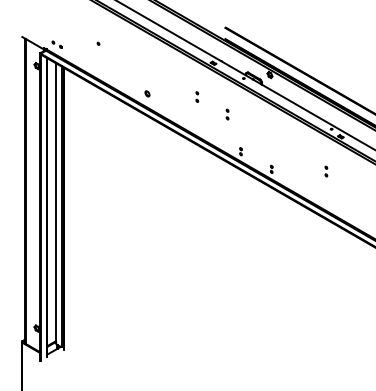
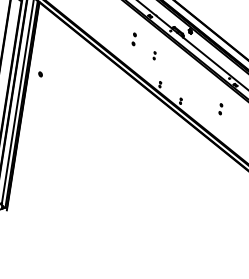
part: (147, 93) -> (40, 74), moved
part: (197, 96) -> (134, 38), size x1.6
part: (326, 171) -> (220, 109), size x1.4

